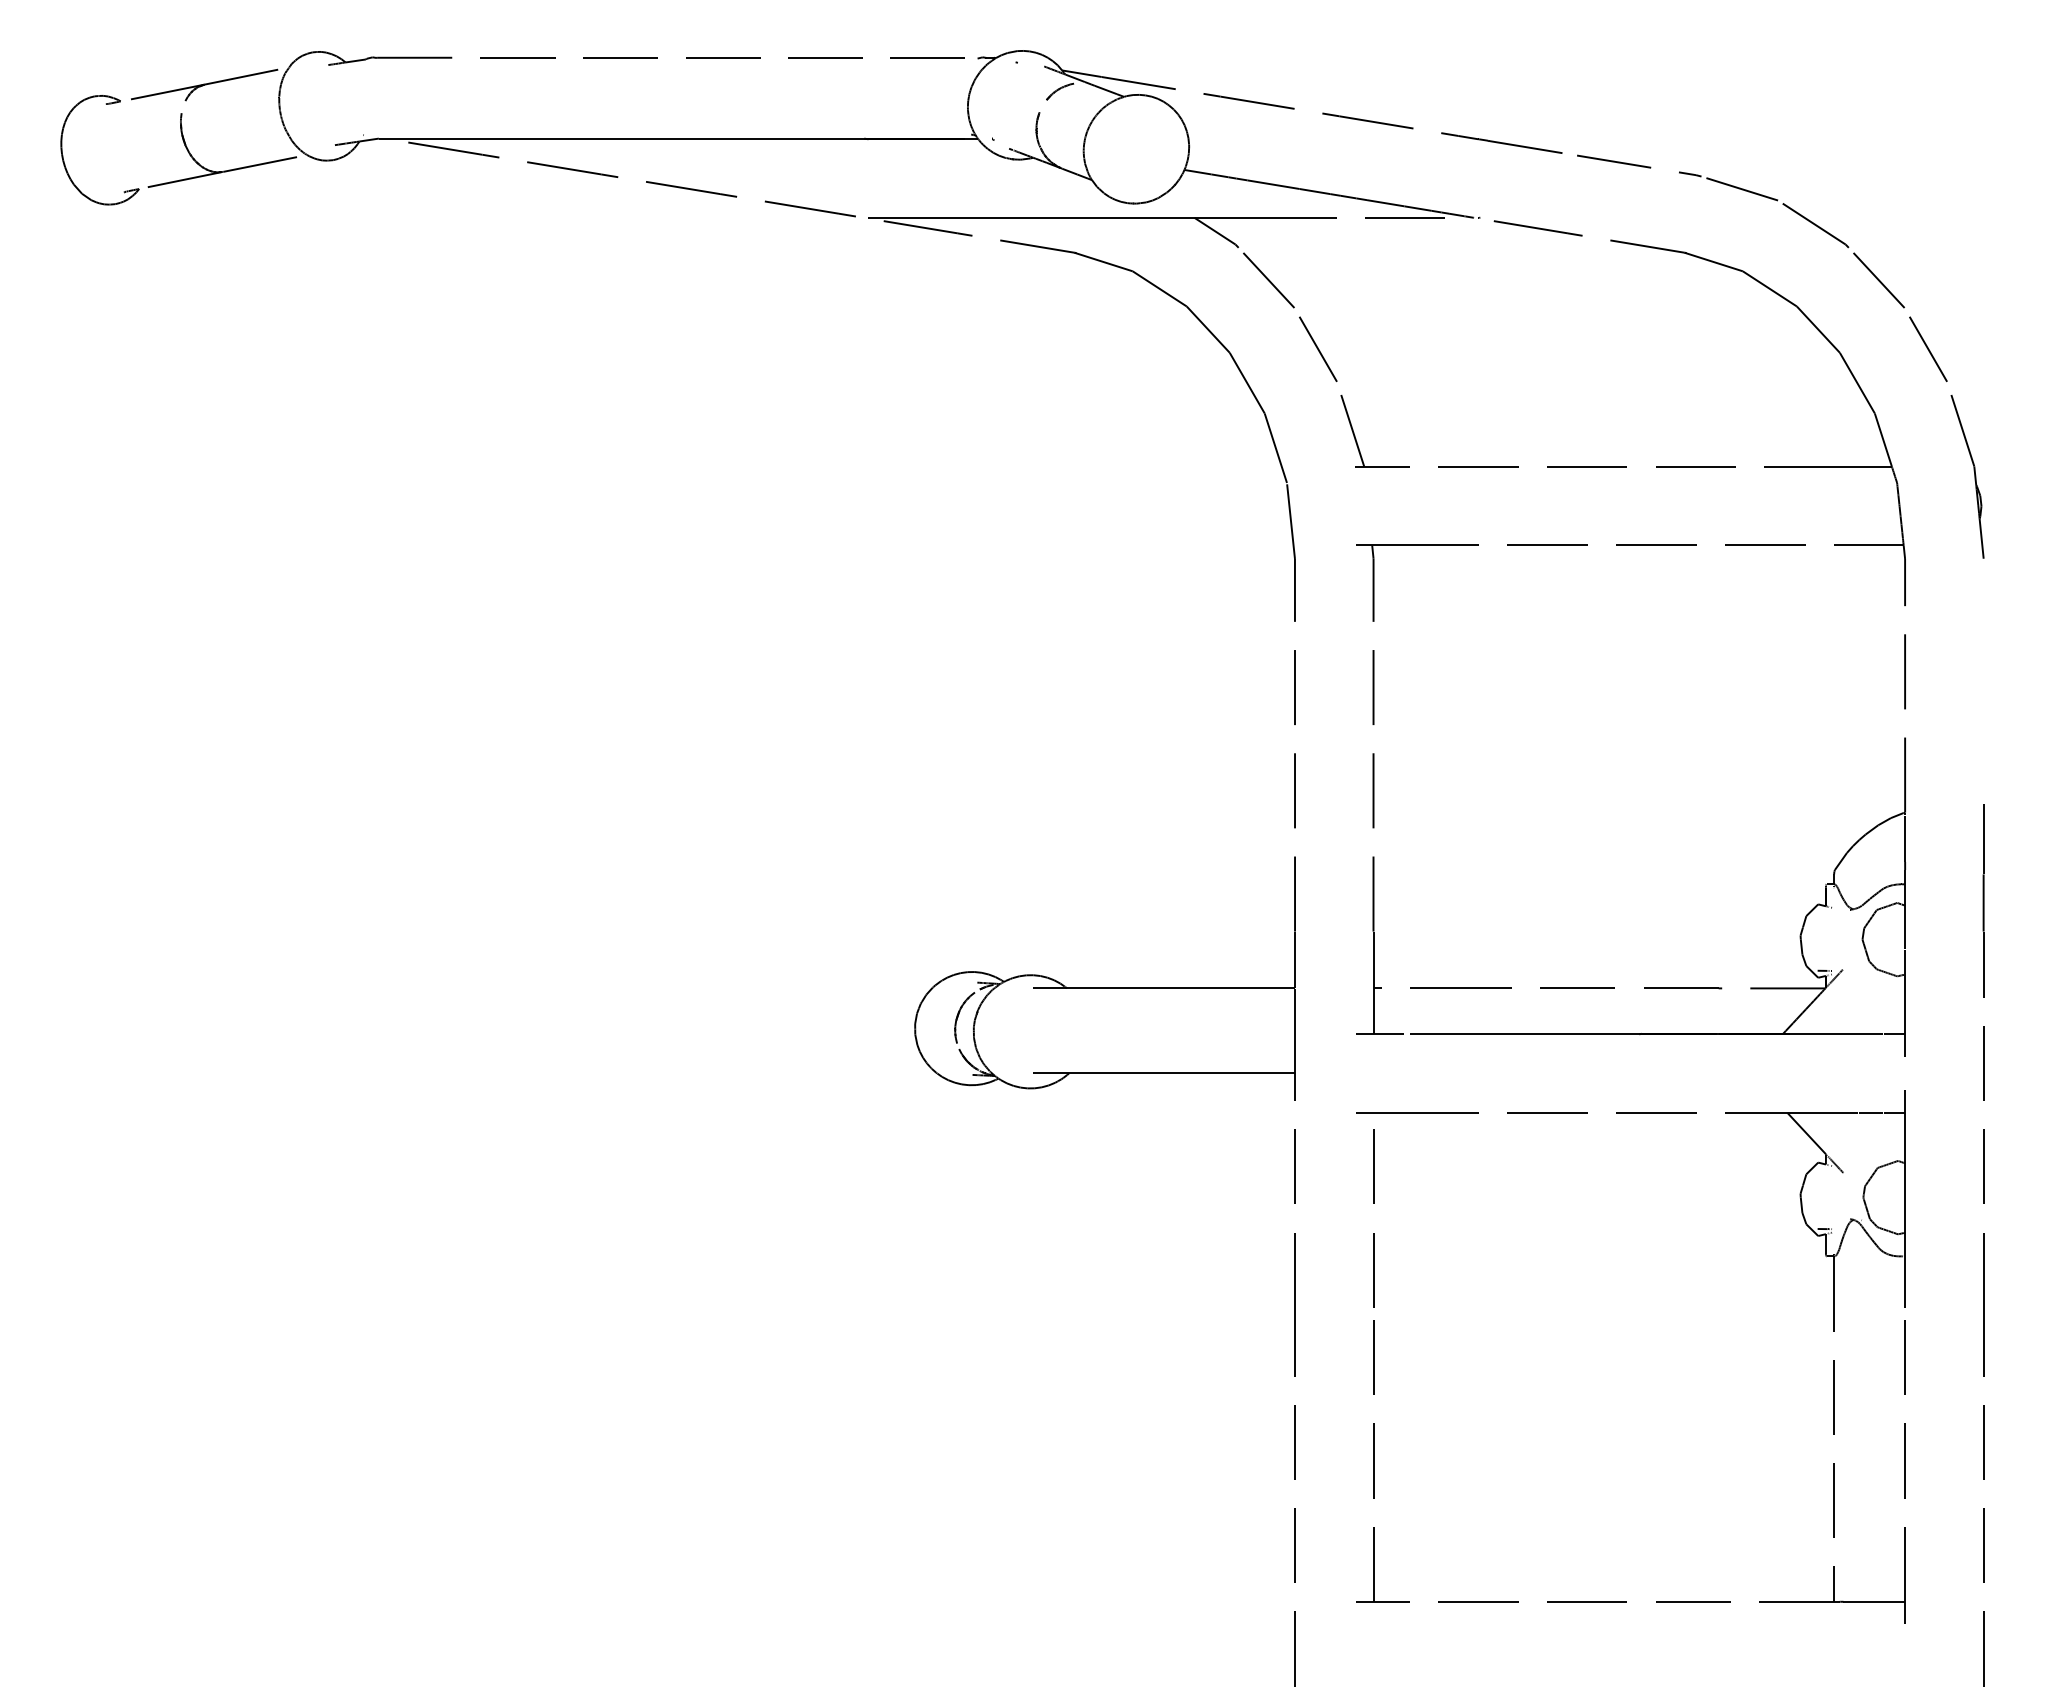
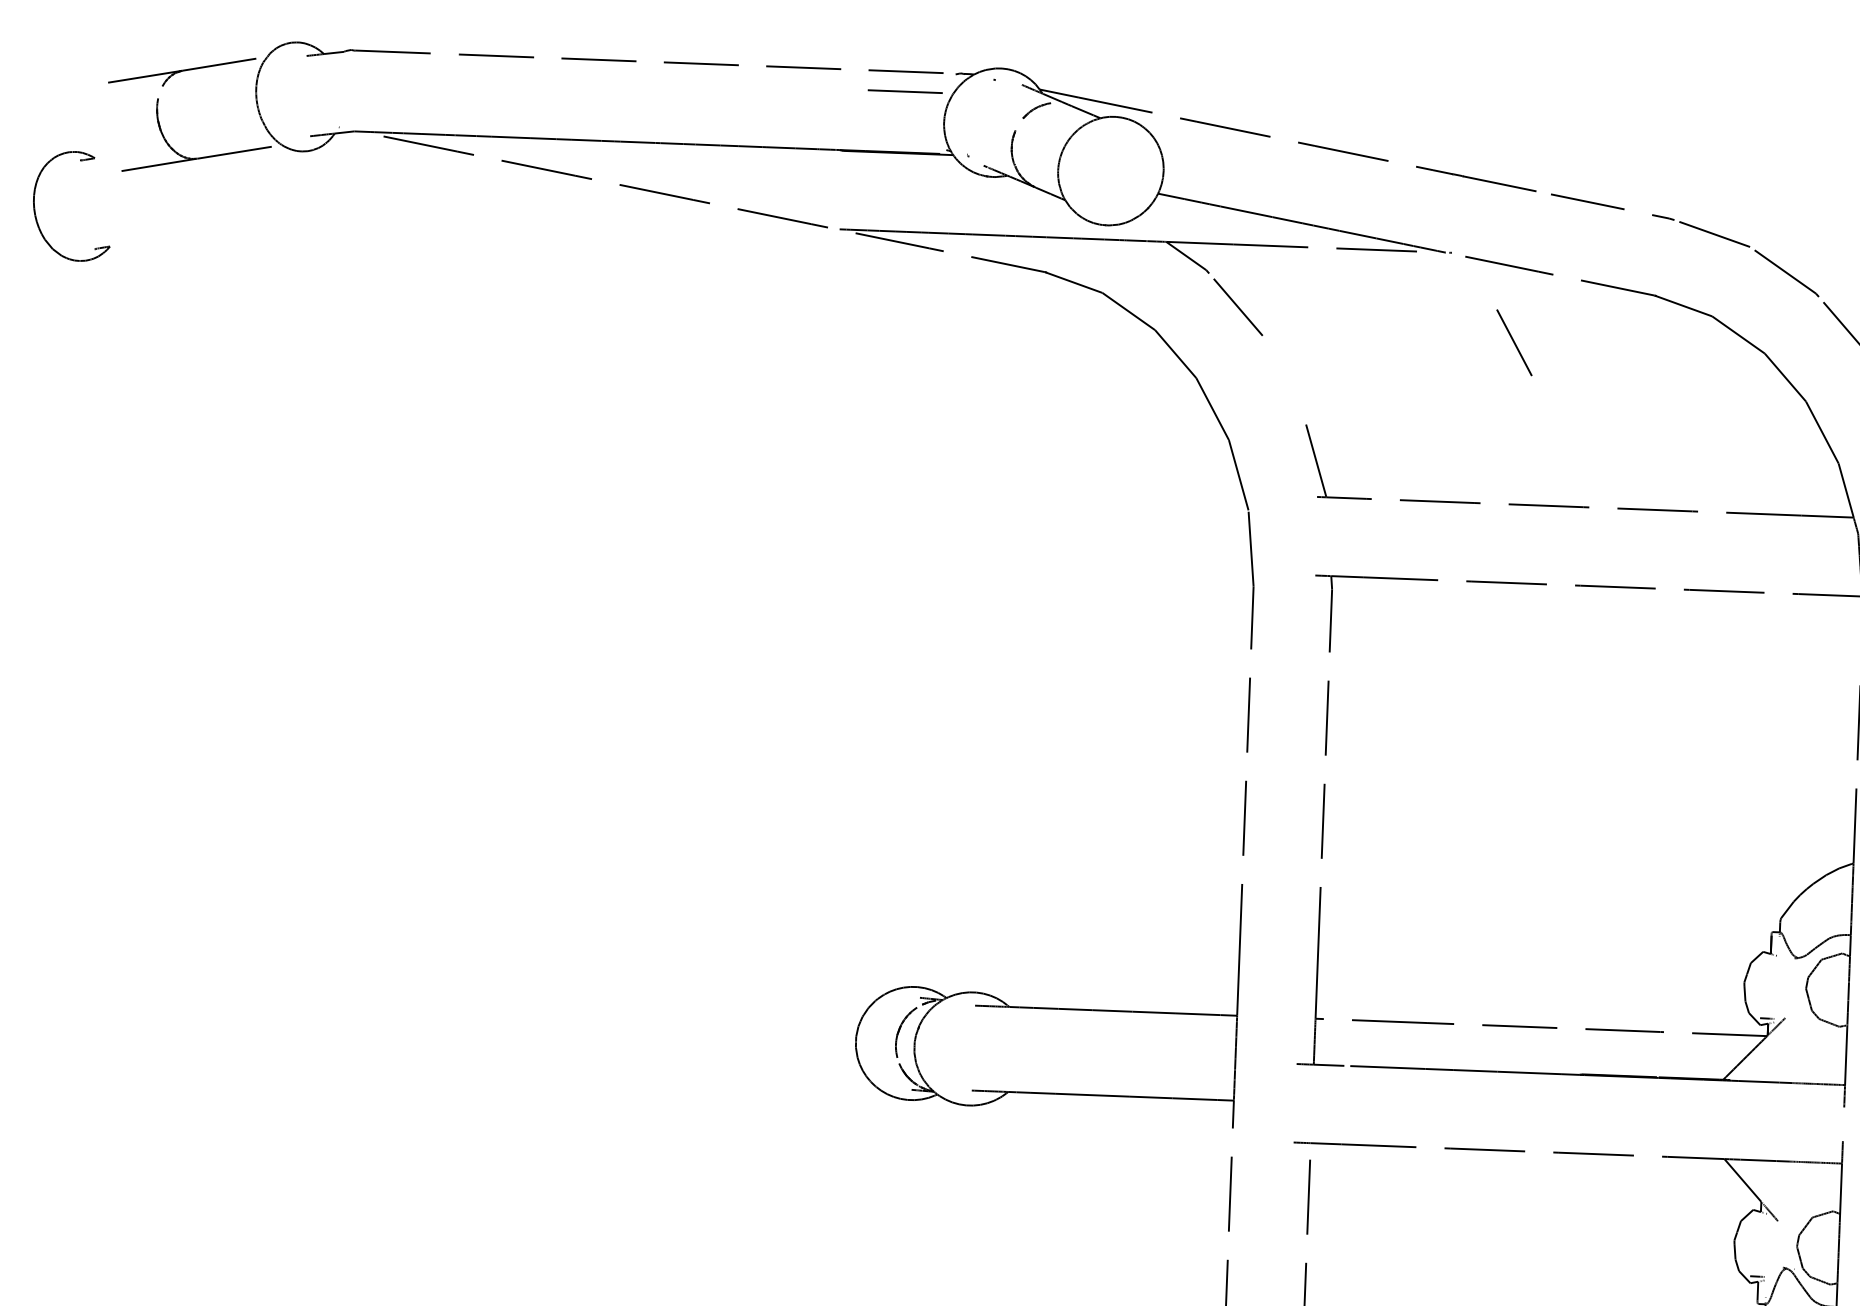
line: (927, 77) -> (904, 91), added
part: (63, 155) -> (35, 210), moved
line: (1318, 348) -> (1514, 341), moved

